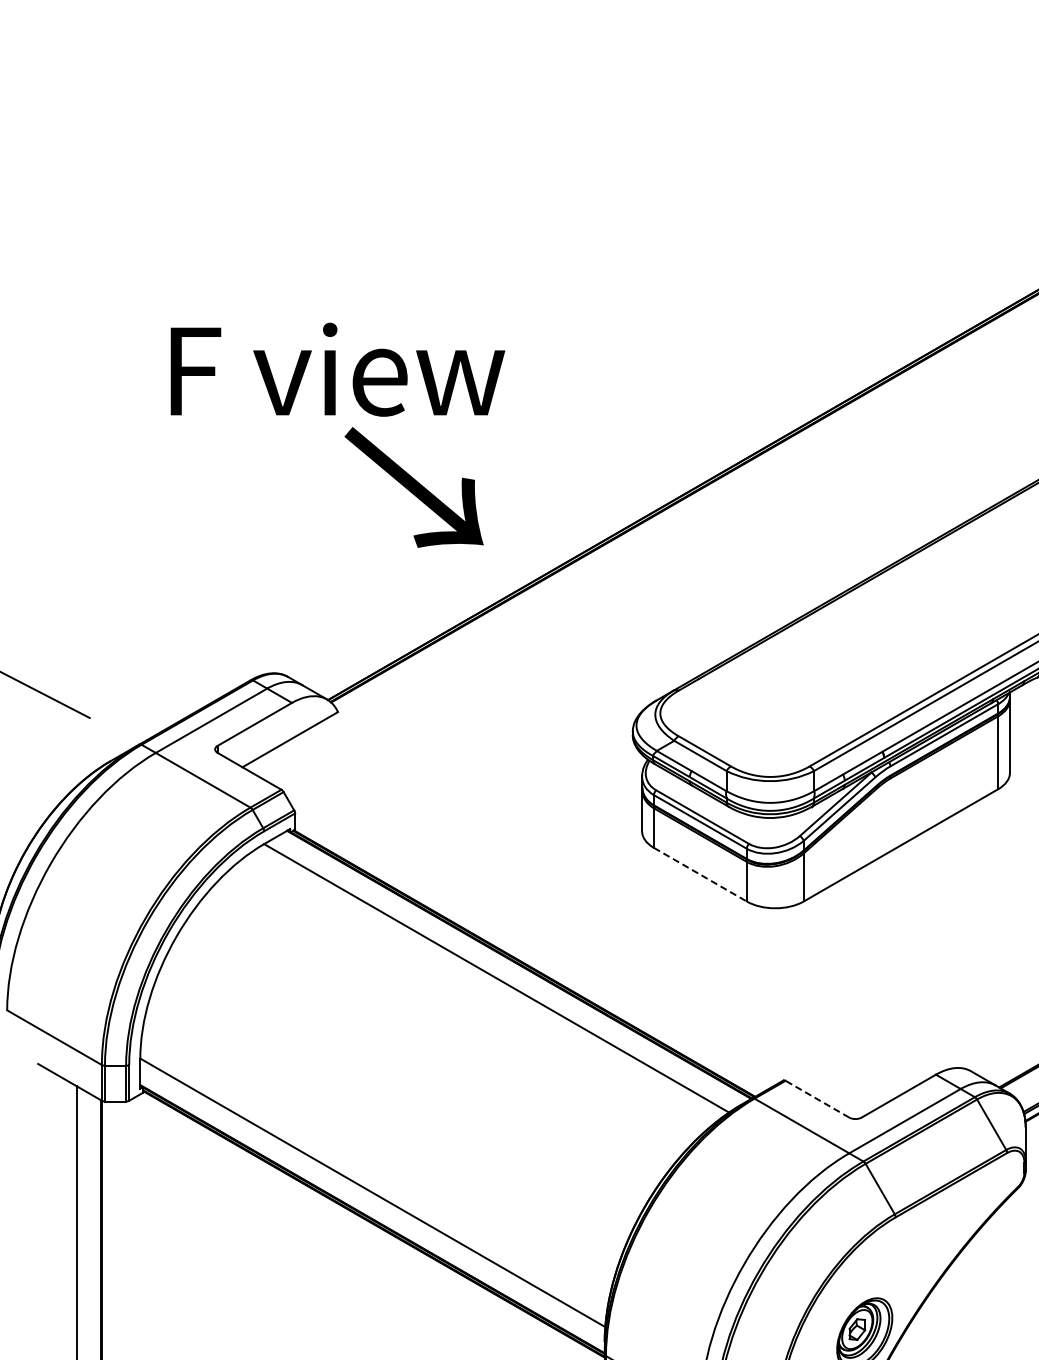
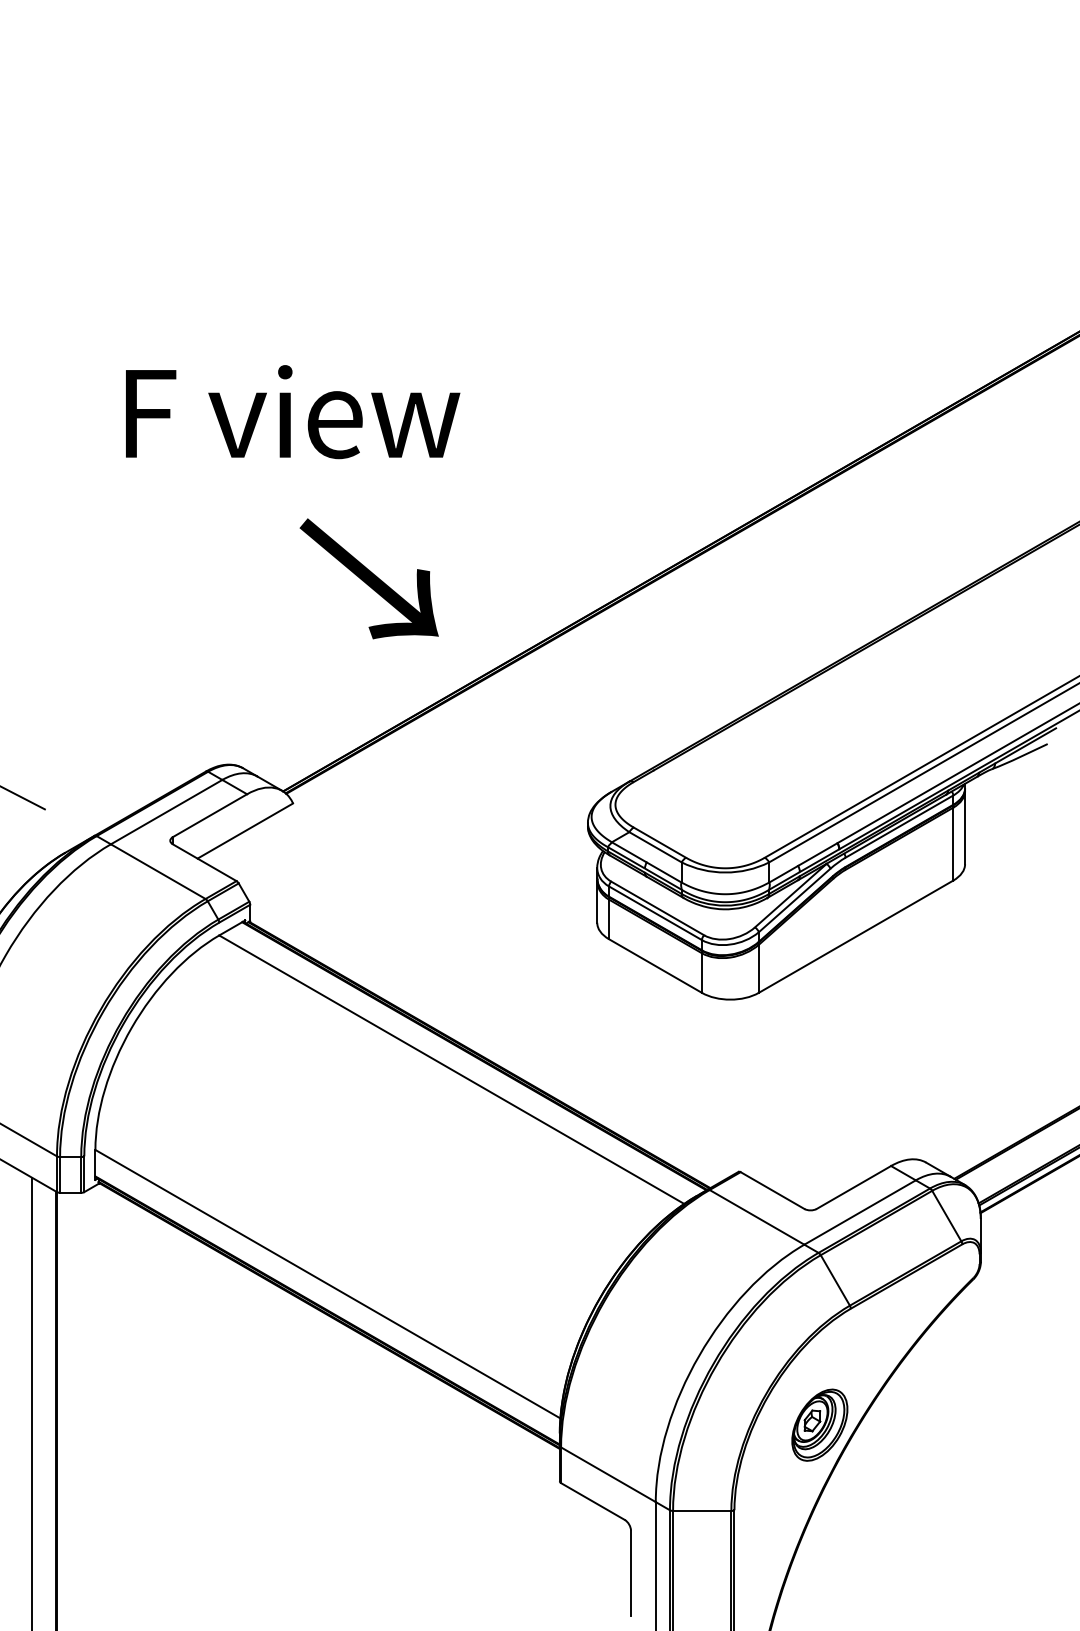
text: (338, 370) -> (293, 412), moved
line: (700, 875) -> (655, 966), dashed -> solid
line: (817, 1099) -> (772, 1190), dashed -> solid

